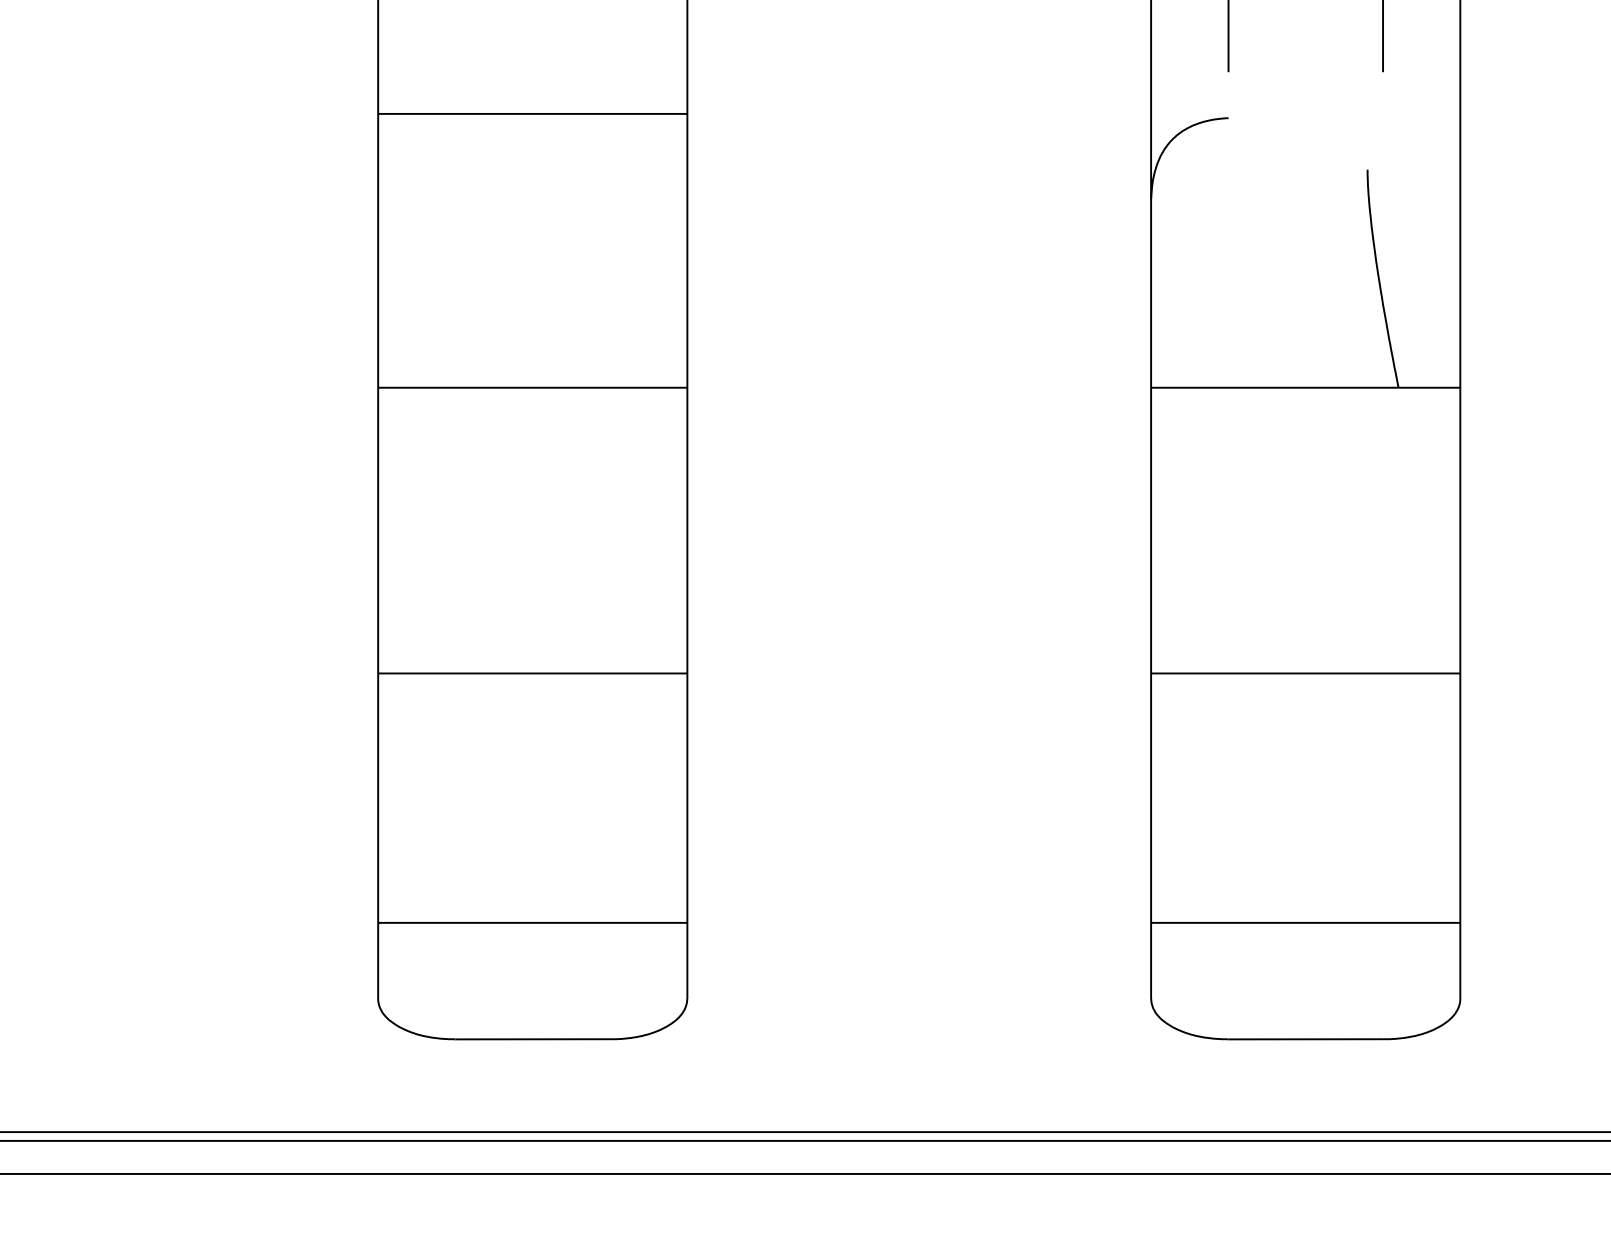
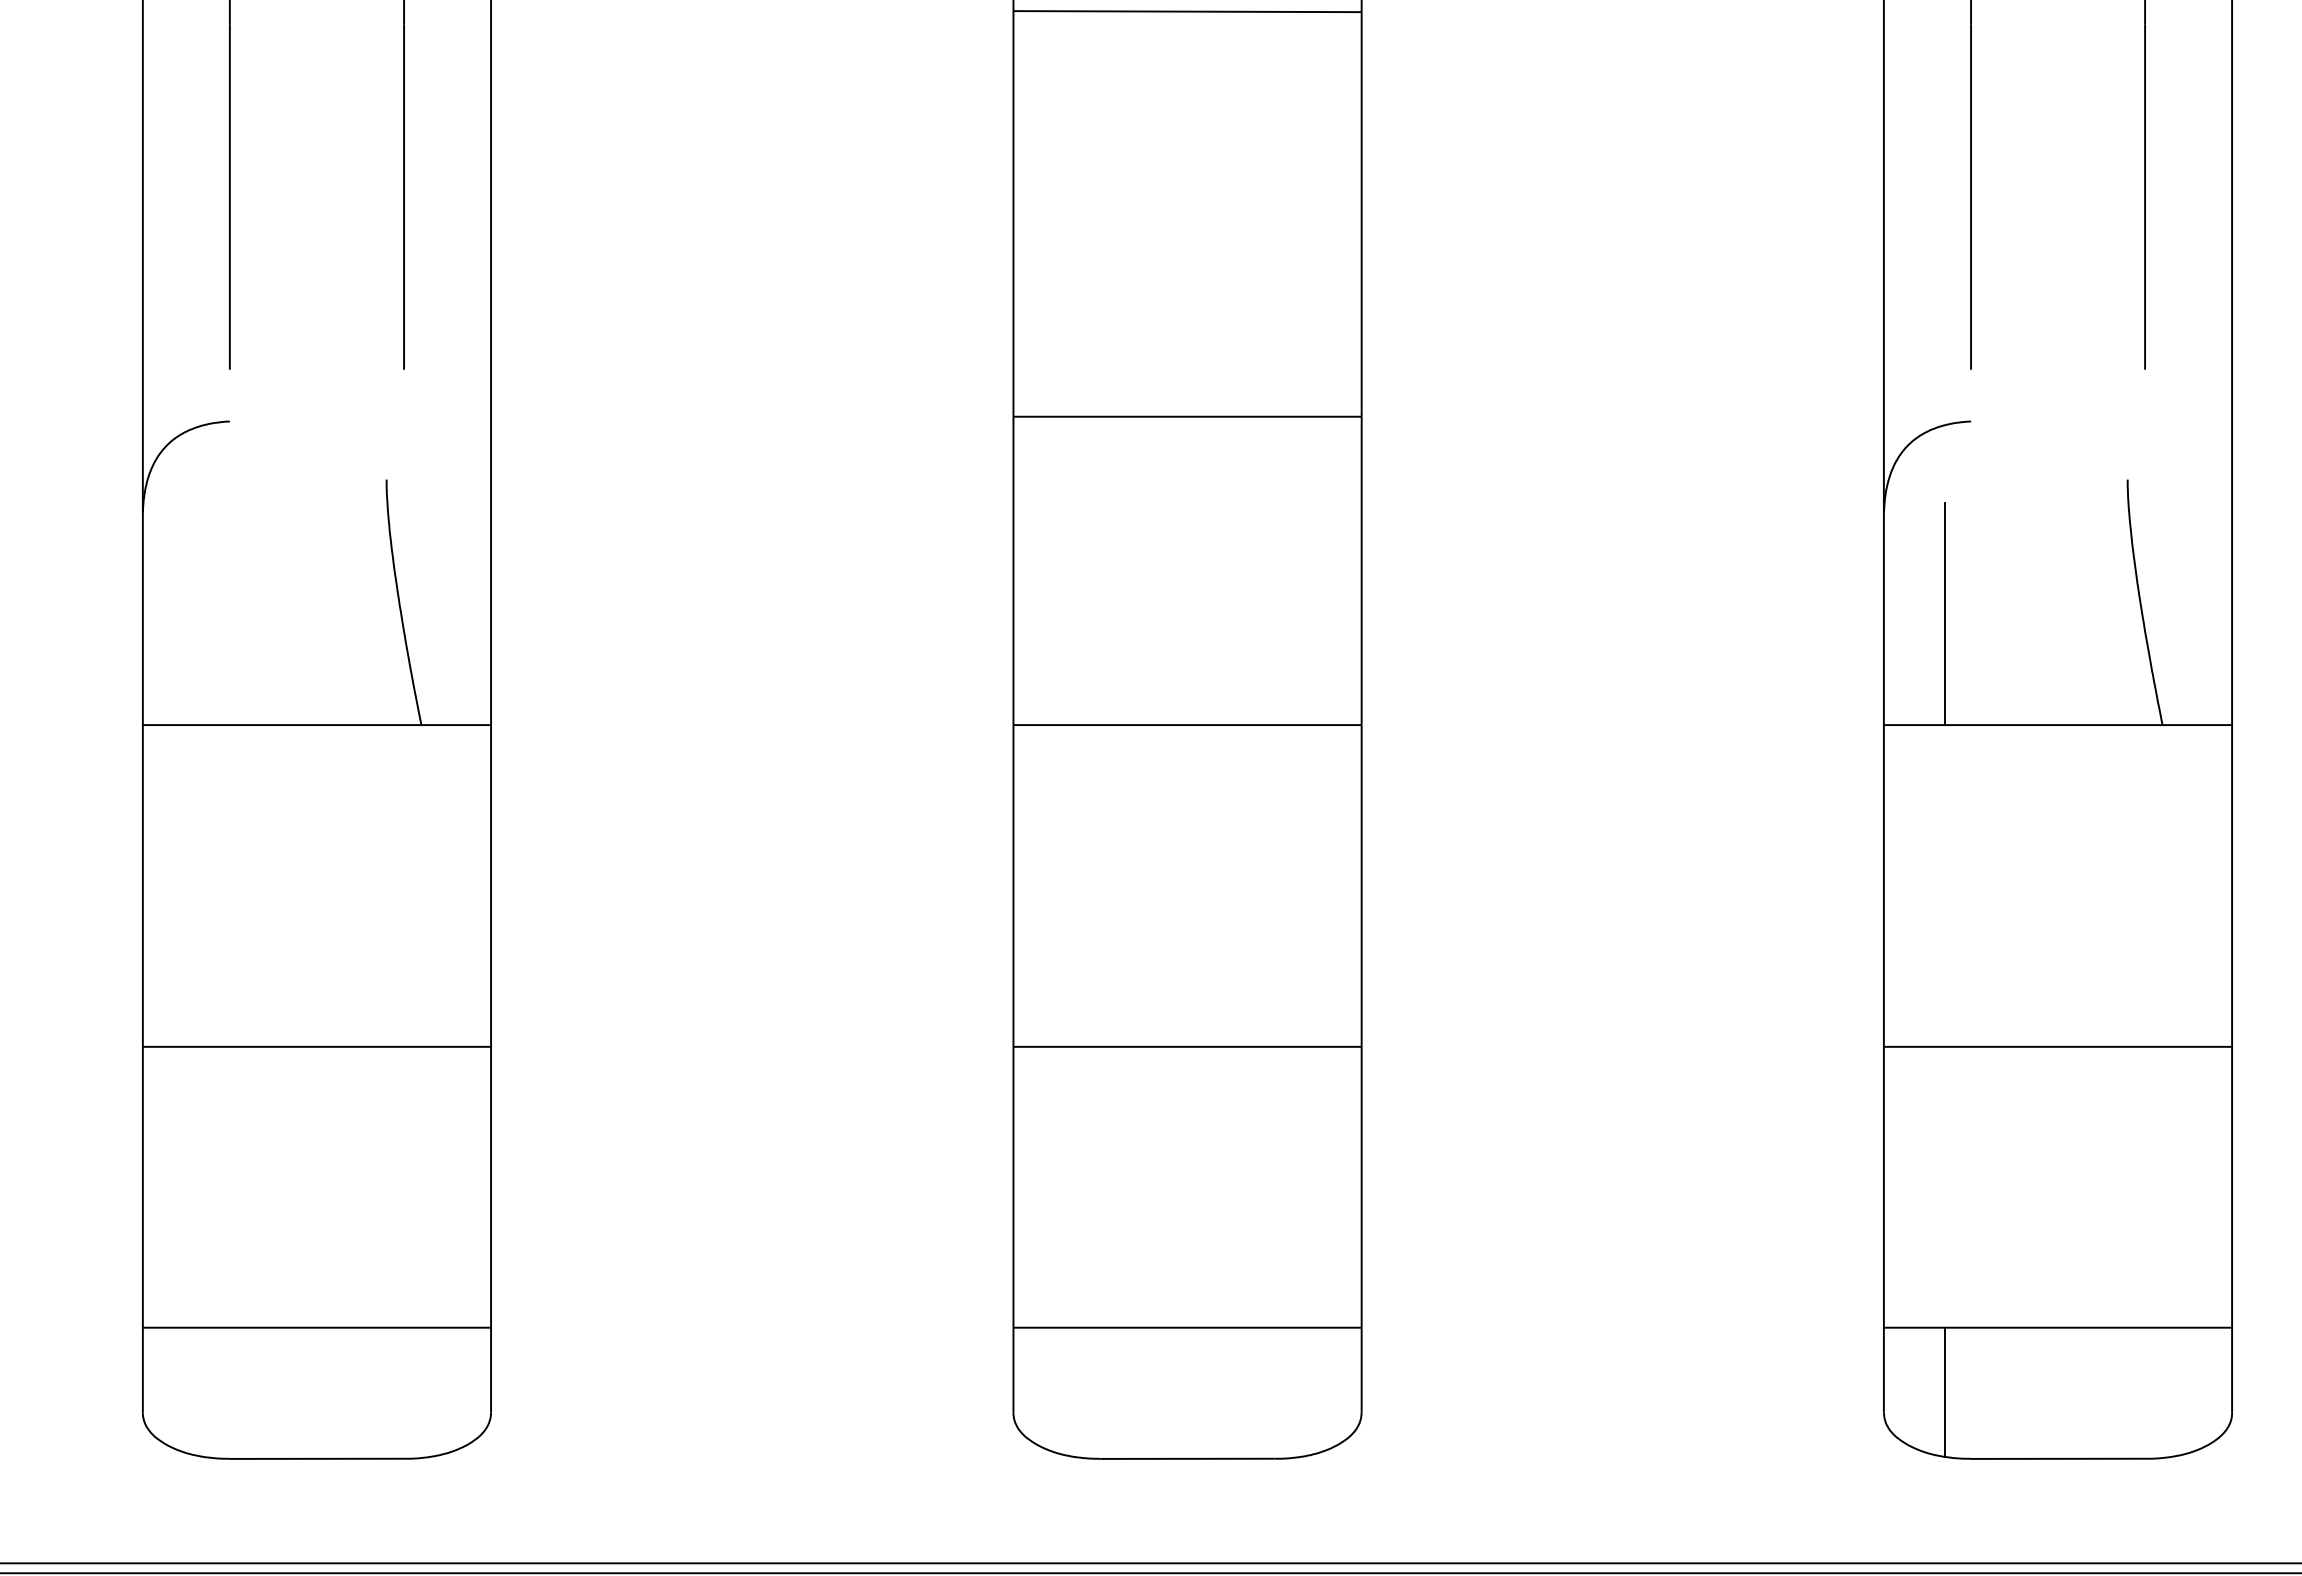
line: (1204, 289) -> (1944, 614), added
line: (1204, 980) -> (1944, 1392), added

